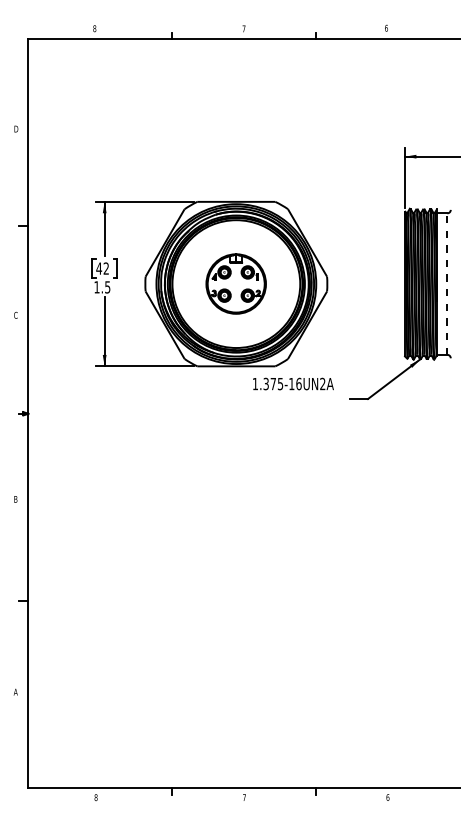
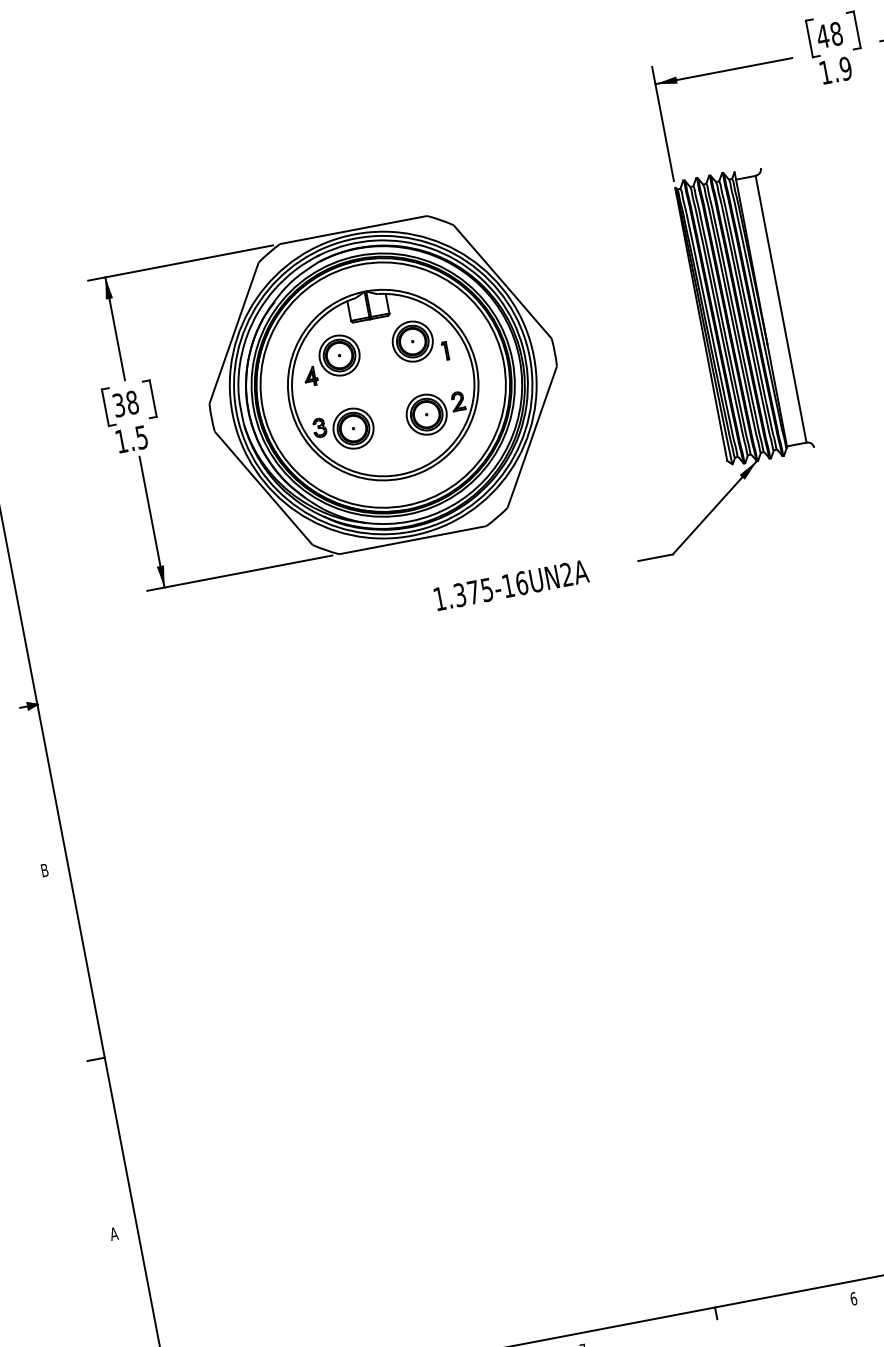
text: (102, 268) -> (125, 403), 42 -> 38
part: (235, 283) -> (381, 384), size x1.67
line: (447, 284) -> (781, 309), dashed -> solid
text: (293, 383) -> (511, 584), moved

